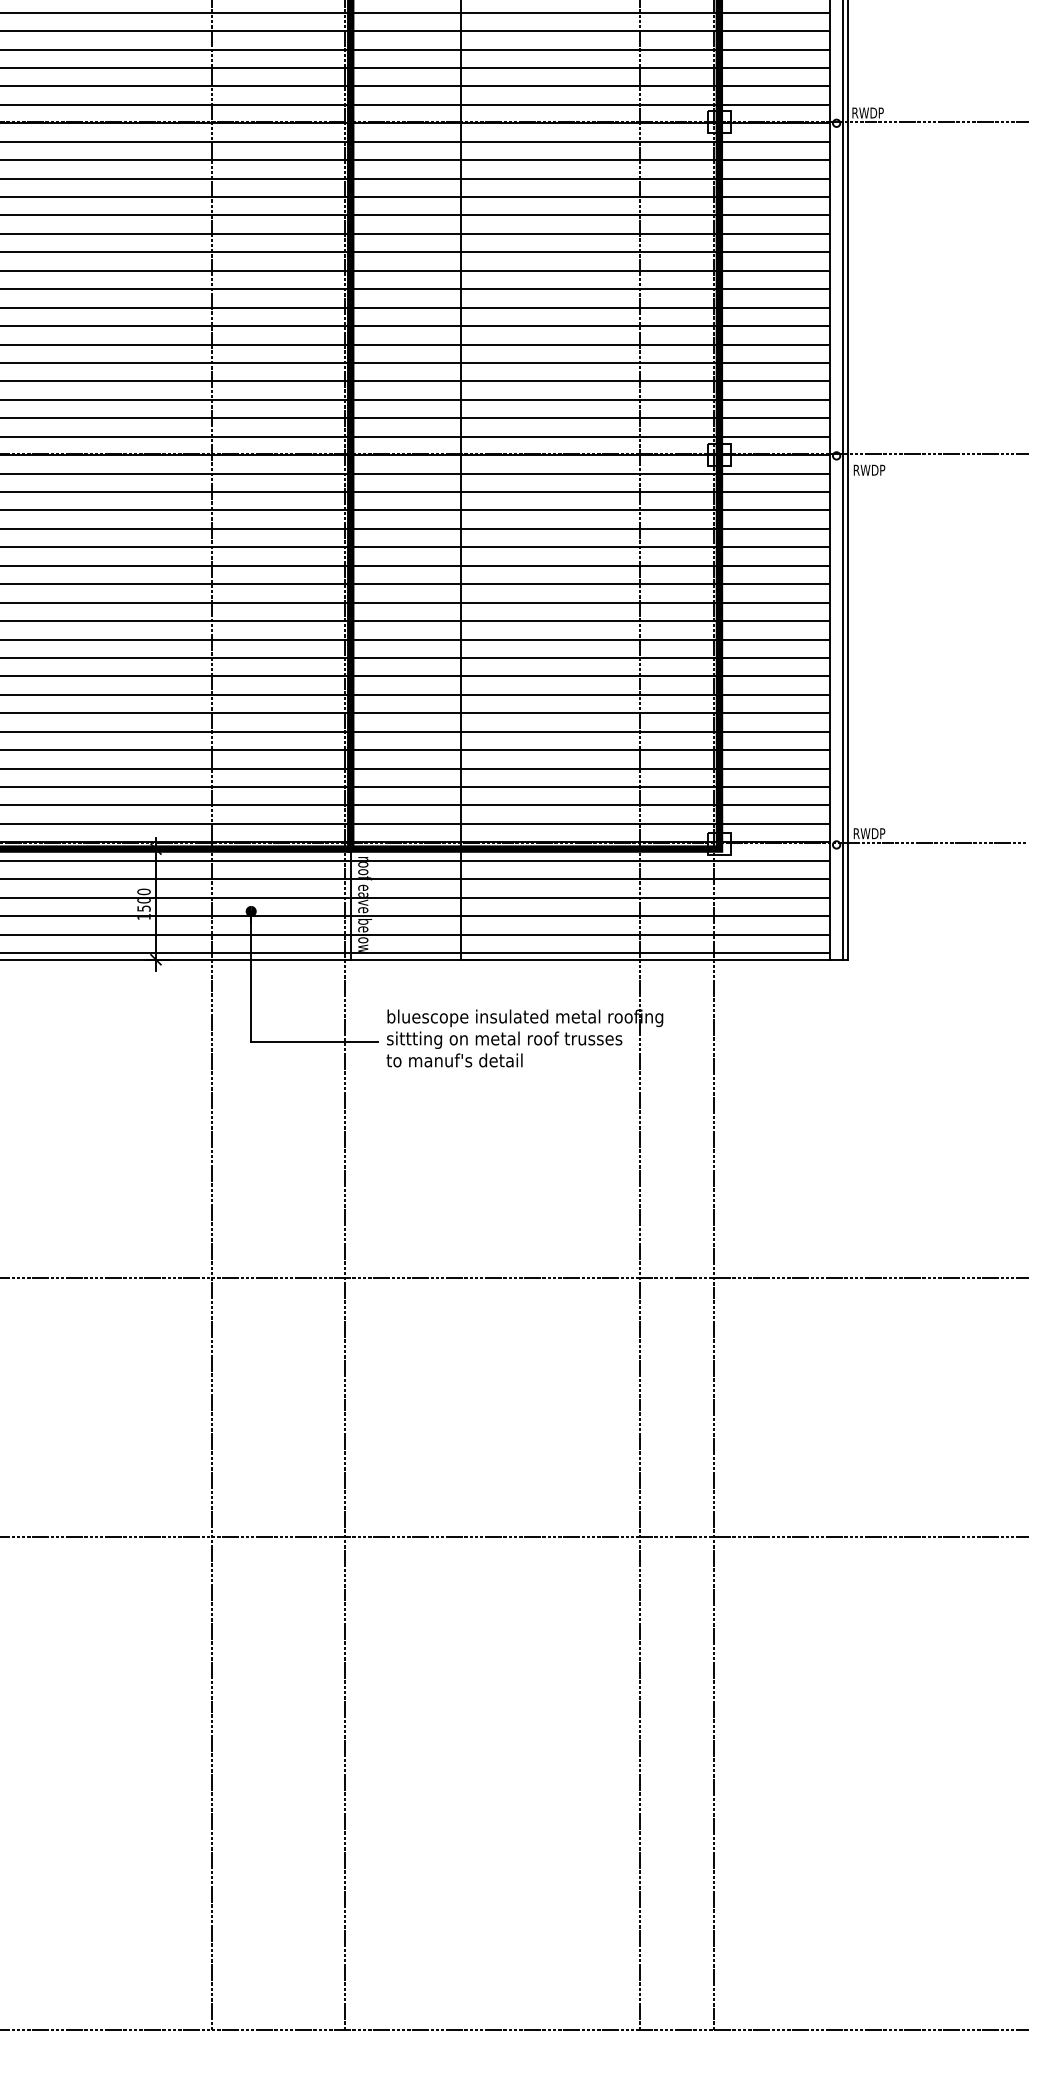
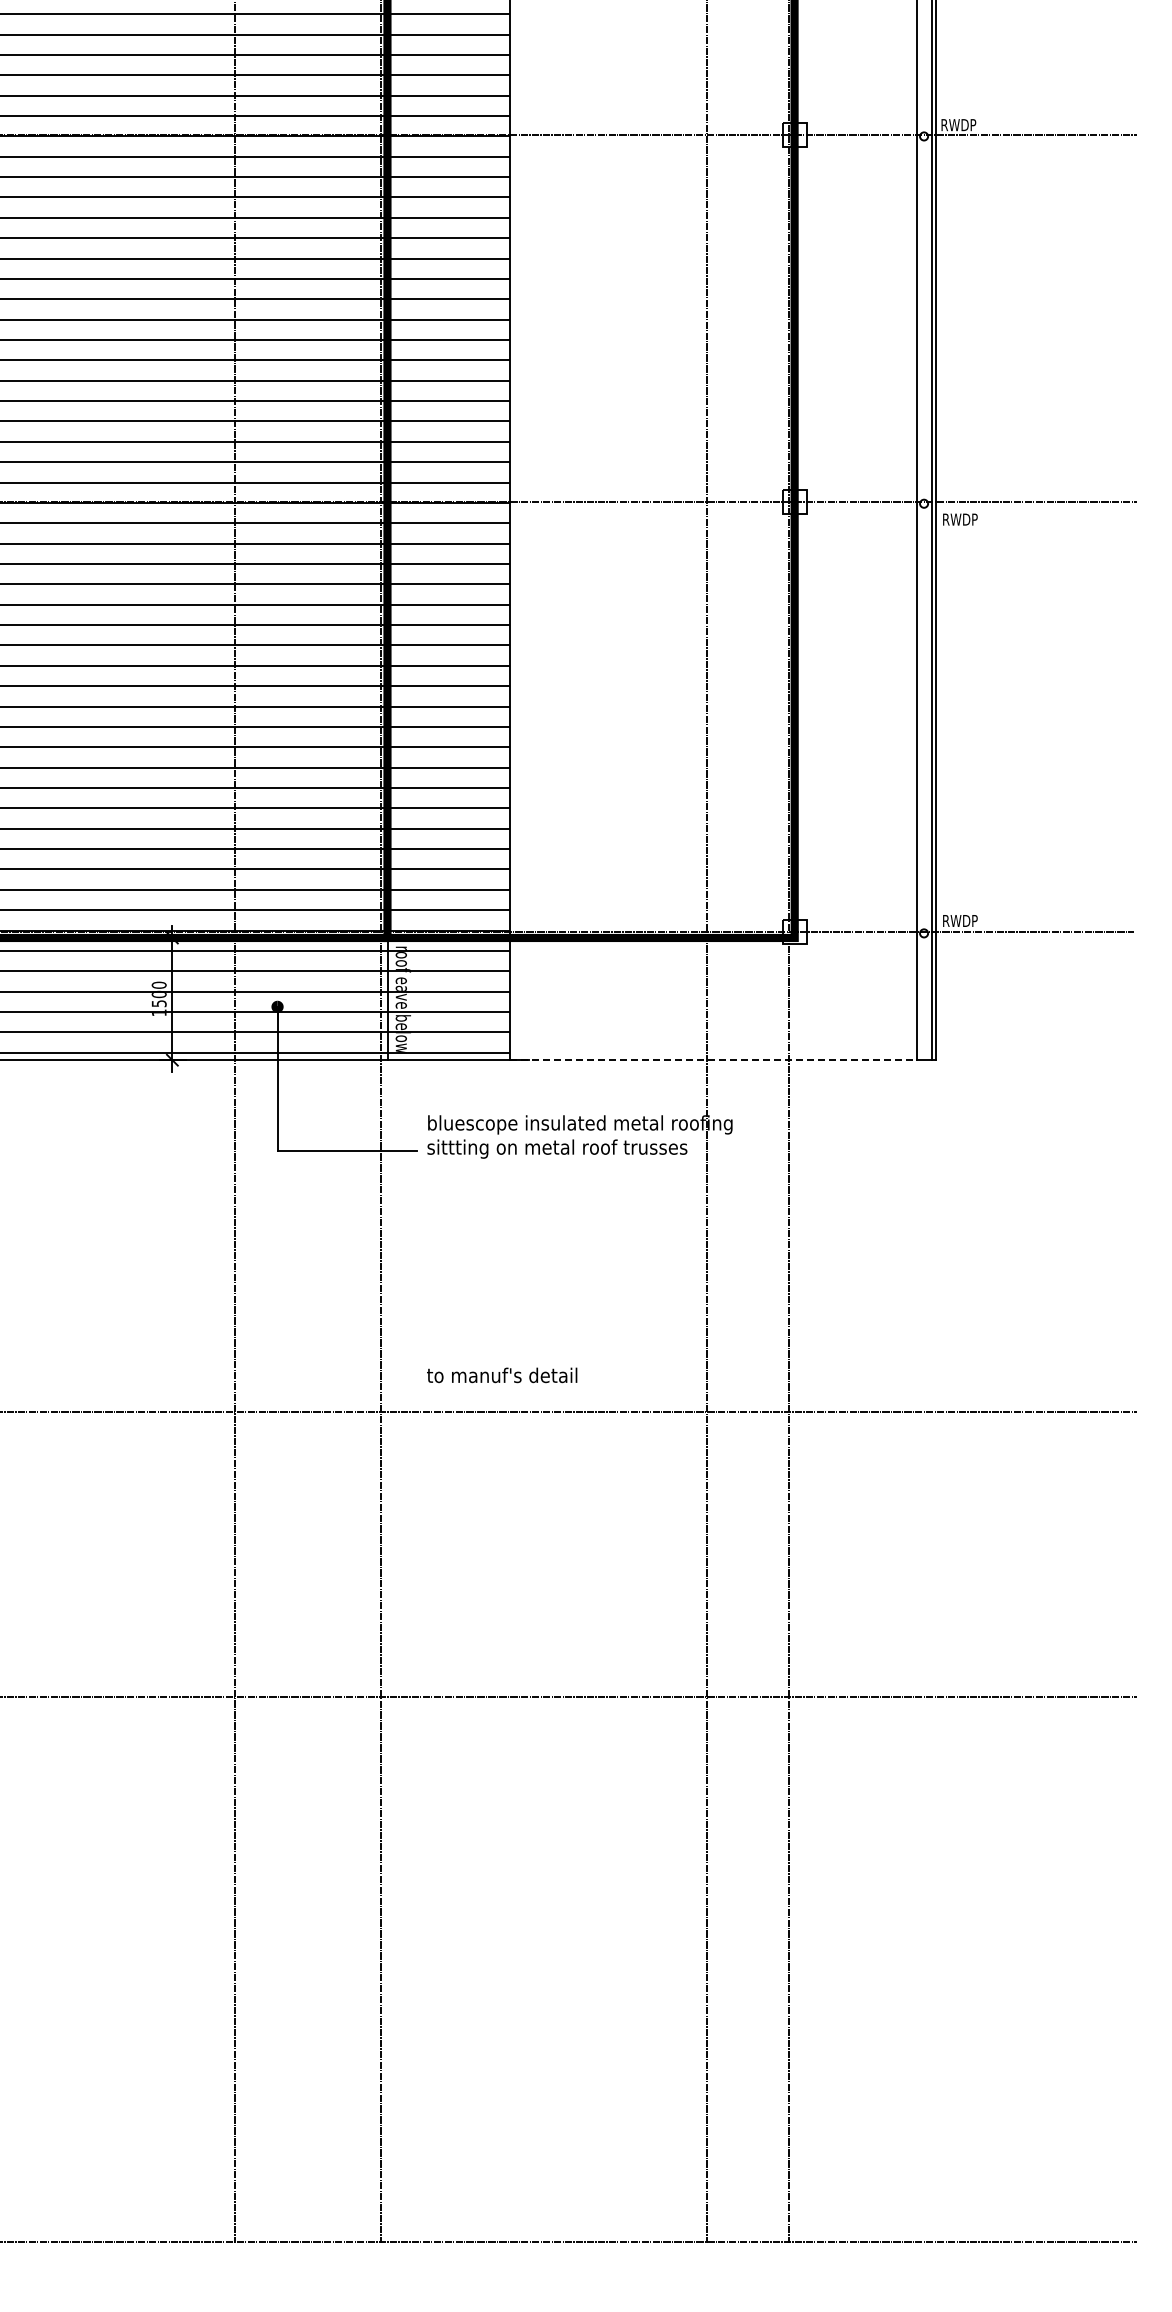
hatch: (645, 482) -> (712, 533), removed
line: (645, 960) -> (713, 1060), solid -> dashed
text: (454, 1060) -> (502, 1375), moved

